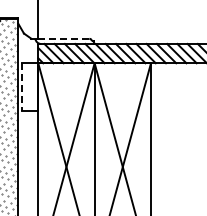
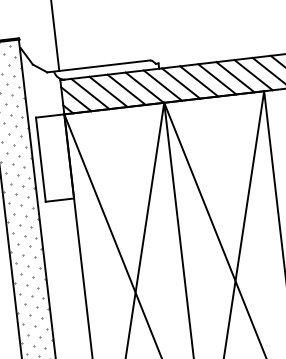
line: (64, 38) -> (105, 65), dashed -> solid
line: (22, 87) -> (41, 160), dashed -> solid

